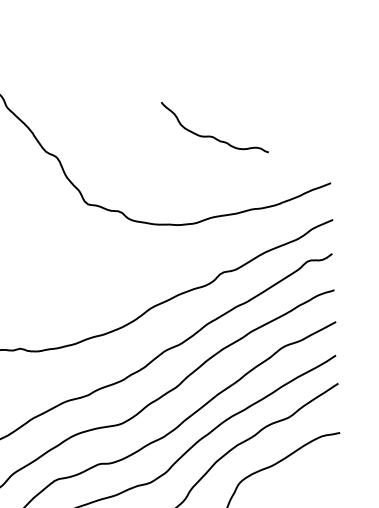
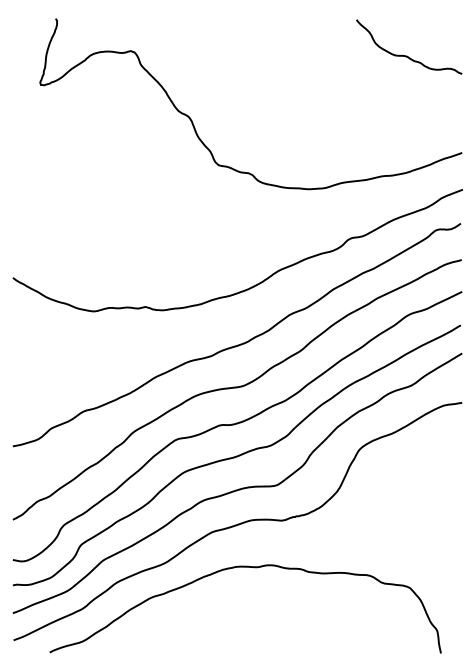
curve: (213, 136) -> (407, 55), moved

